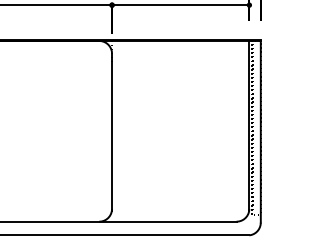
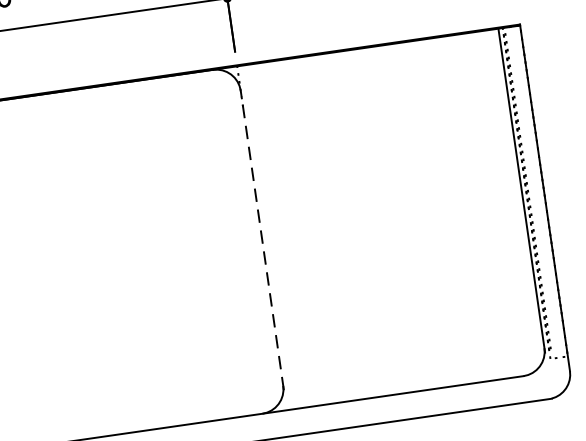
line: (112, 132) -> (263, 240), solid -> dashed

